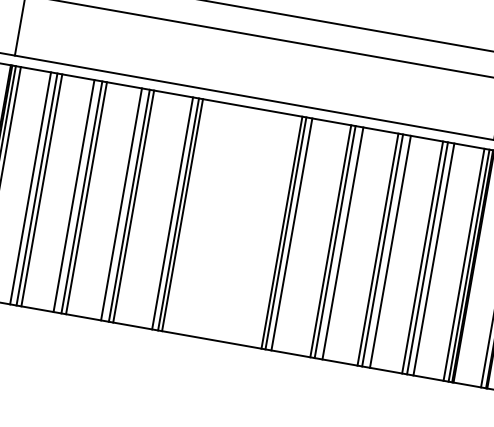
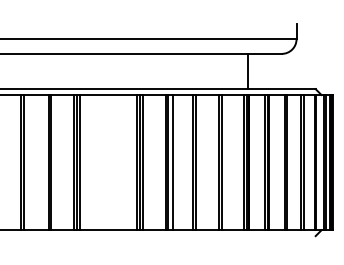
line: (74, 195) -> (16, 162), removed
line: (120, 204) -> (43, 162), removed
line: (390, 251) -> (200, 162), removed
line: (434, 259) -> (226, 162), removed

